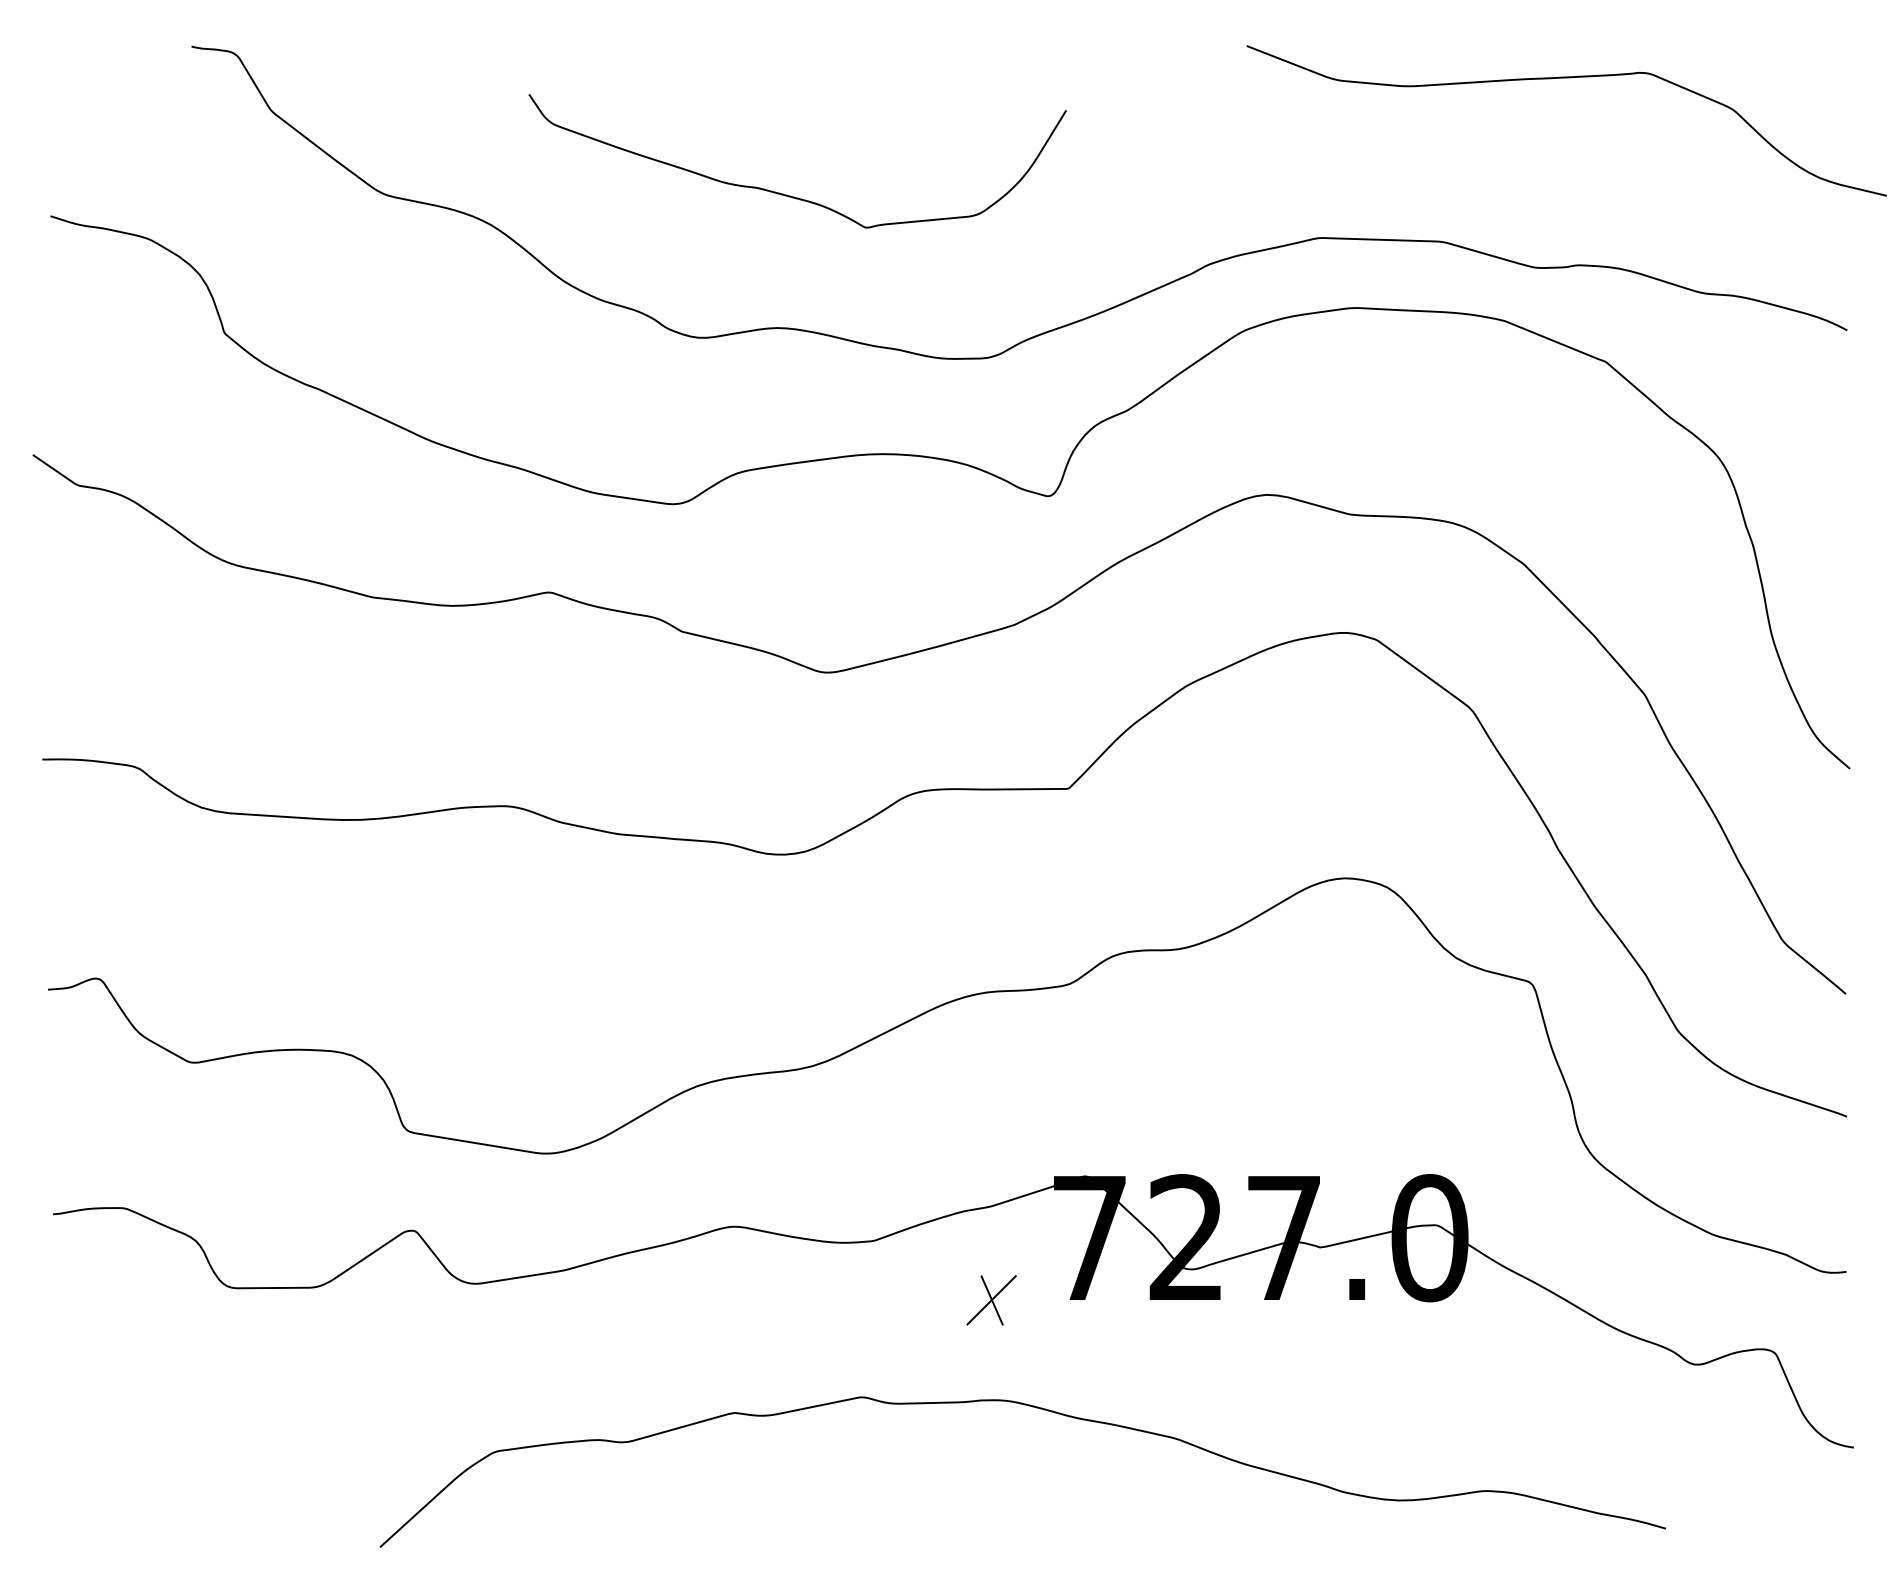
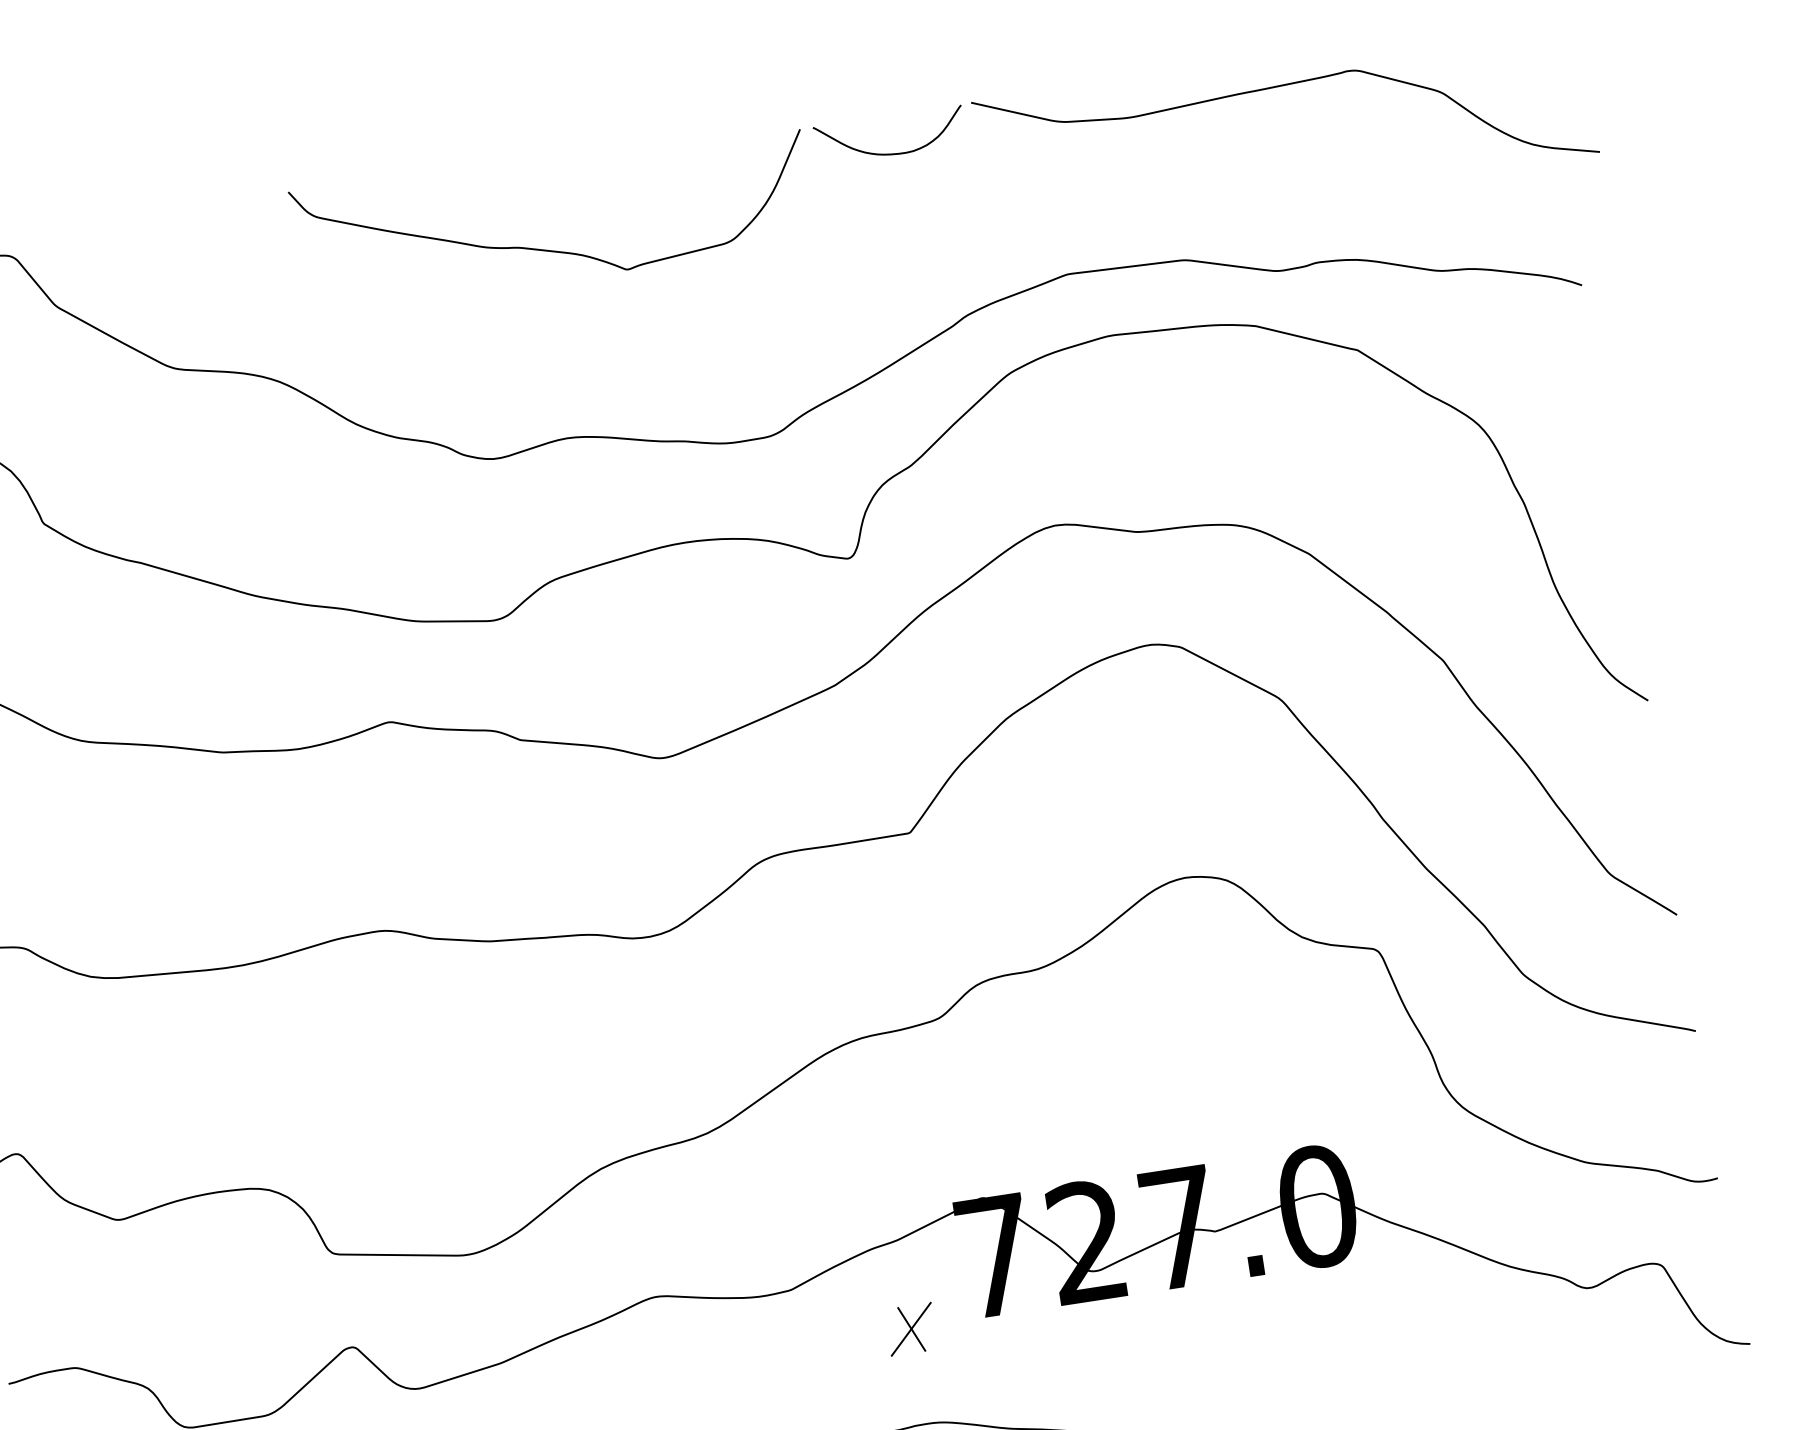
curve: (1157, 85) -> (892, 153), added
curve: (790, 195) -> (550, 250), moved

